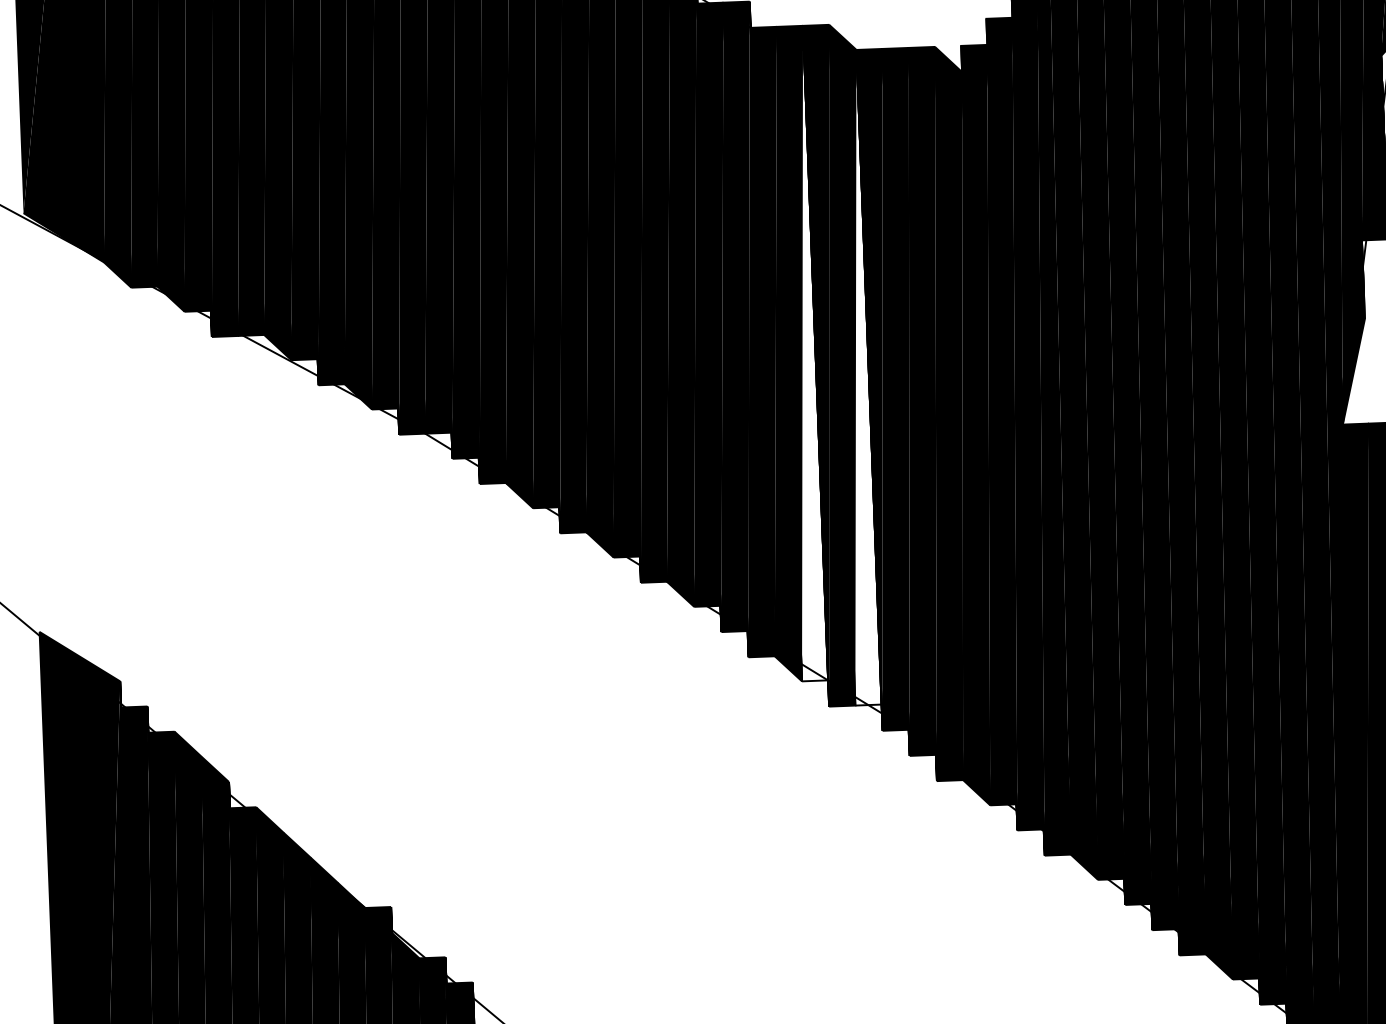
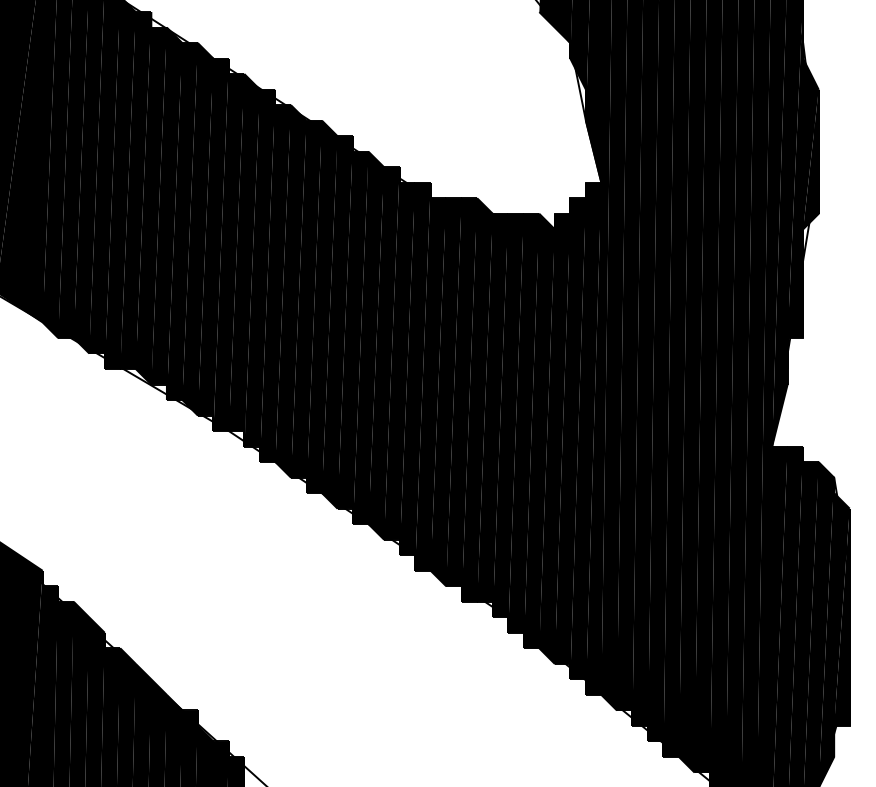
fill: (801, 353) -> (453, 392), added
fill: (854, 377) -> (484, 407), added

